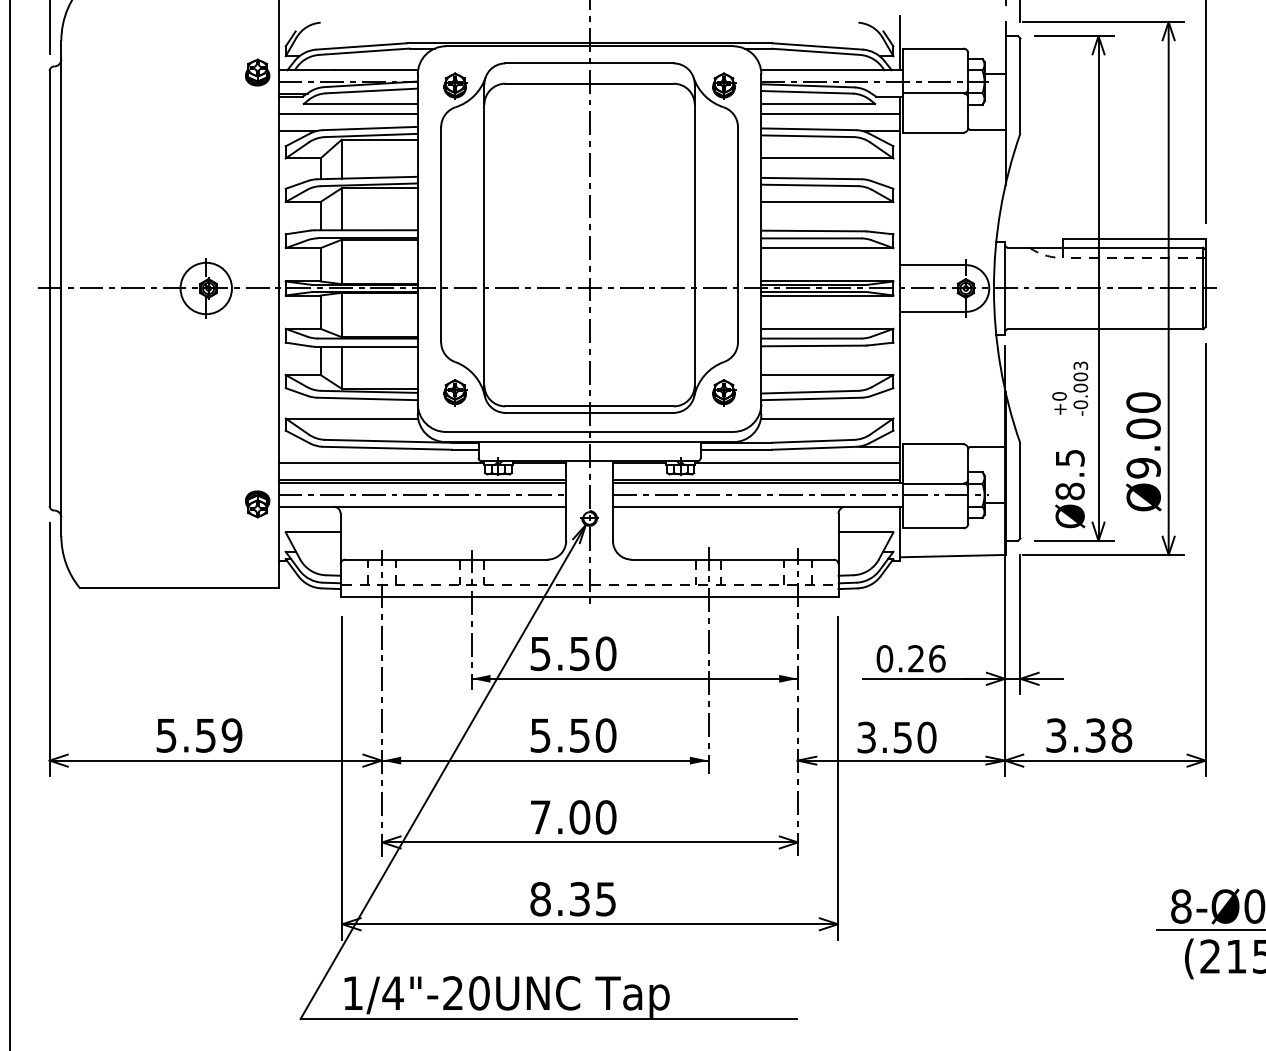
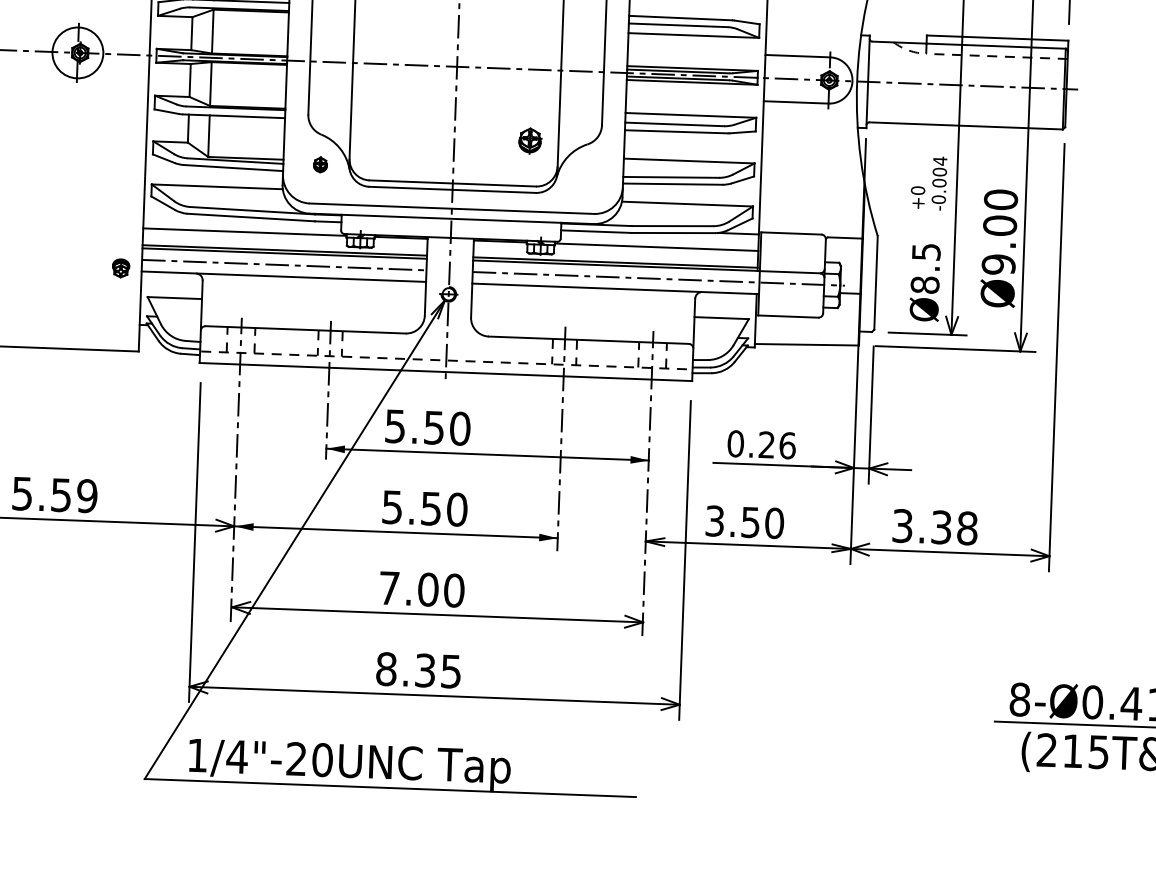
text: (1080, 365) -> (939, 160), -0.003 -> -0.004
part: (455, 392) -> (320, 164), size x0.6
part: (724, 392) -> (530, 140), moved
part: (257, 504) -> (120, 268), size x0.7

